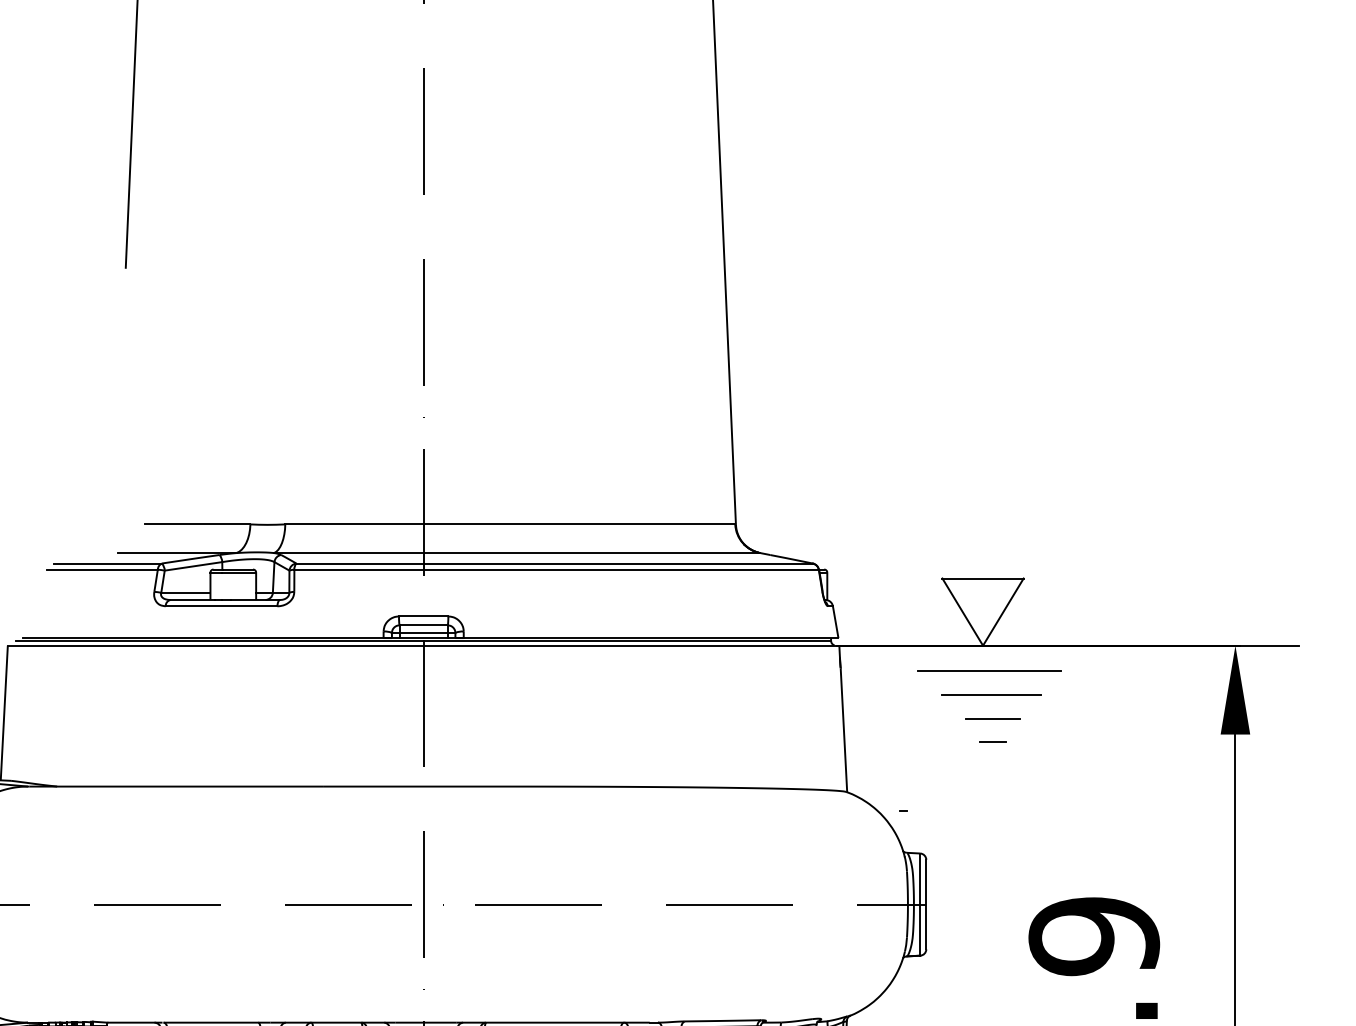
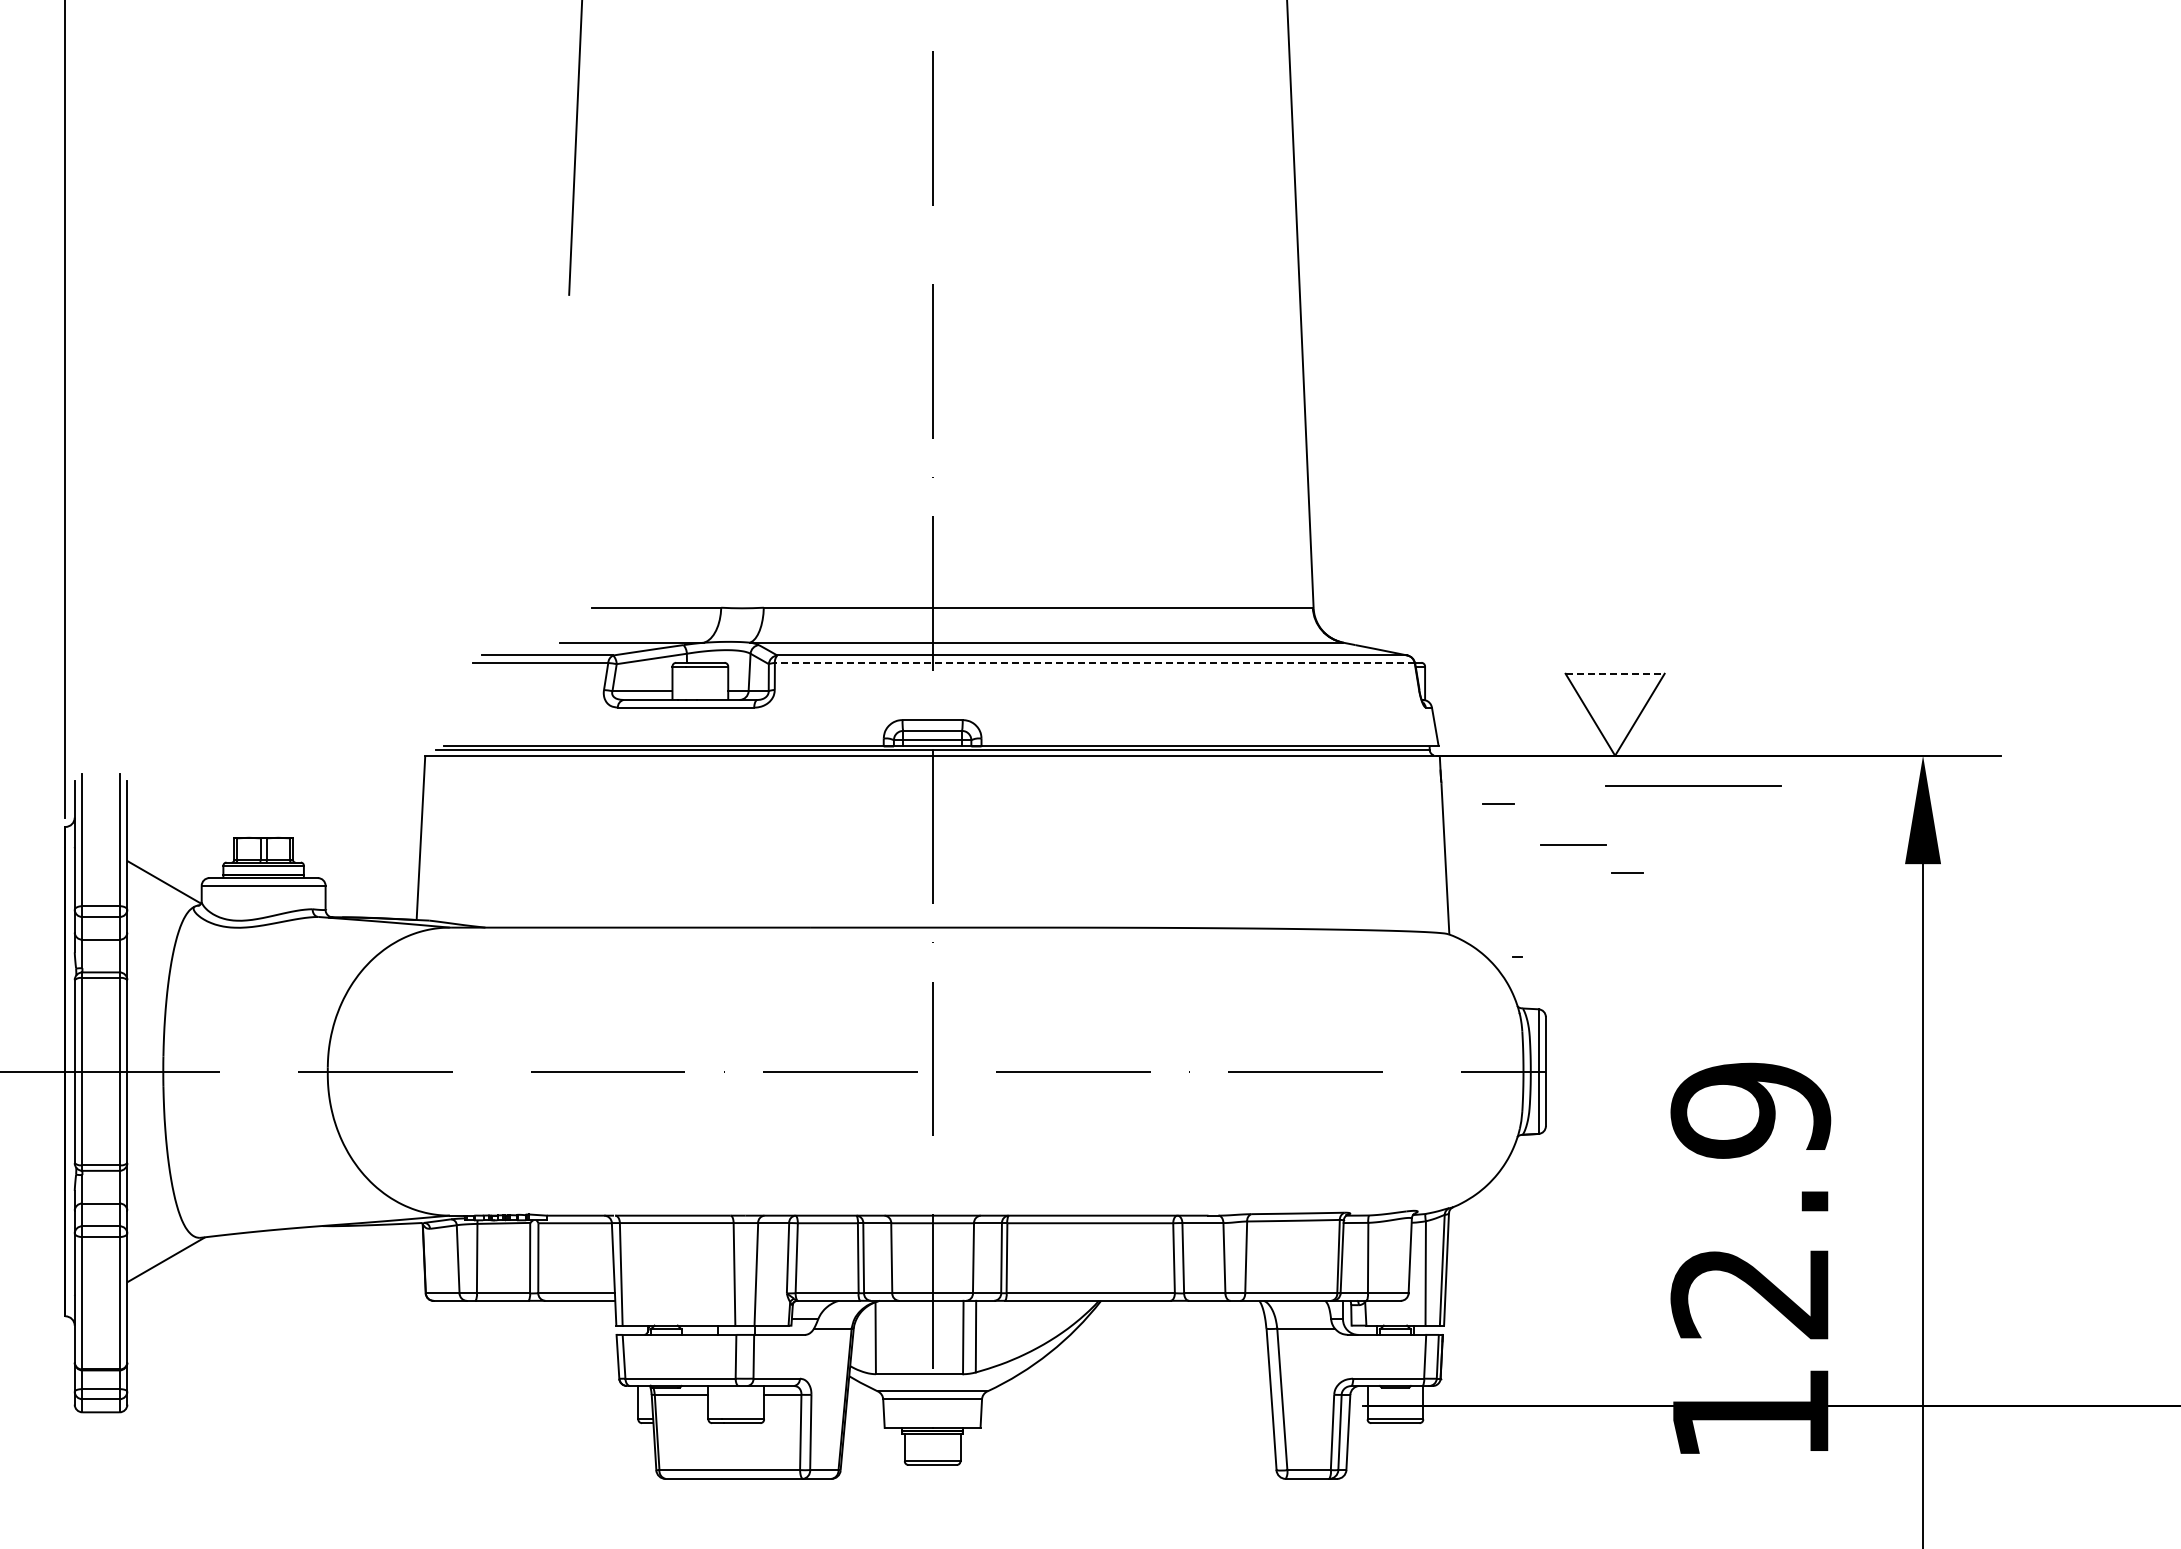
line: (556, 570) -> (1094, 663), solid -> dashed
line: (983, 578) -> (1615, 673), solid -> dashed
line: (989, 670) -> (1693, 785), moved
line: (887, 684) -> (1498, 803), added
line: (991, 694) -> (1625, 815), removed
line: (993, 718) -> (1573, 844), moved

